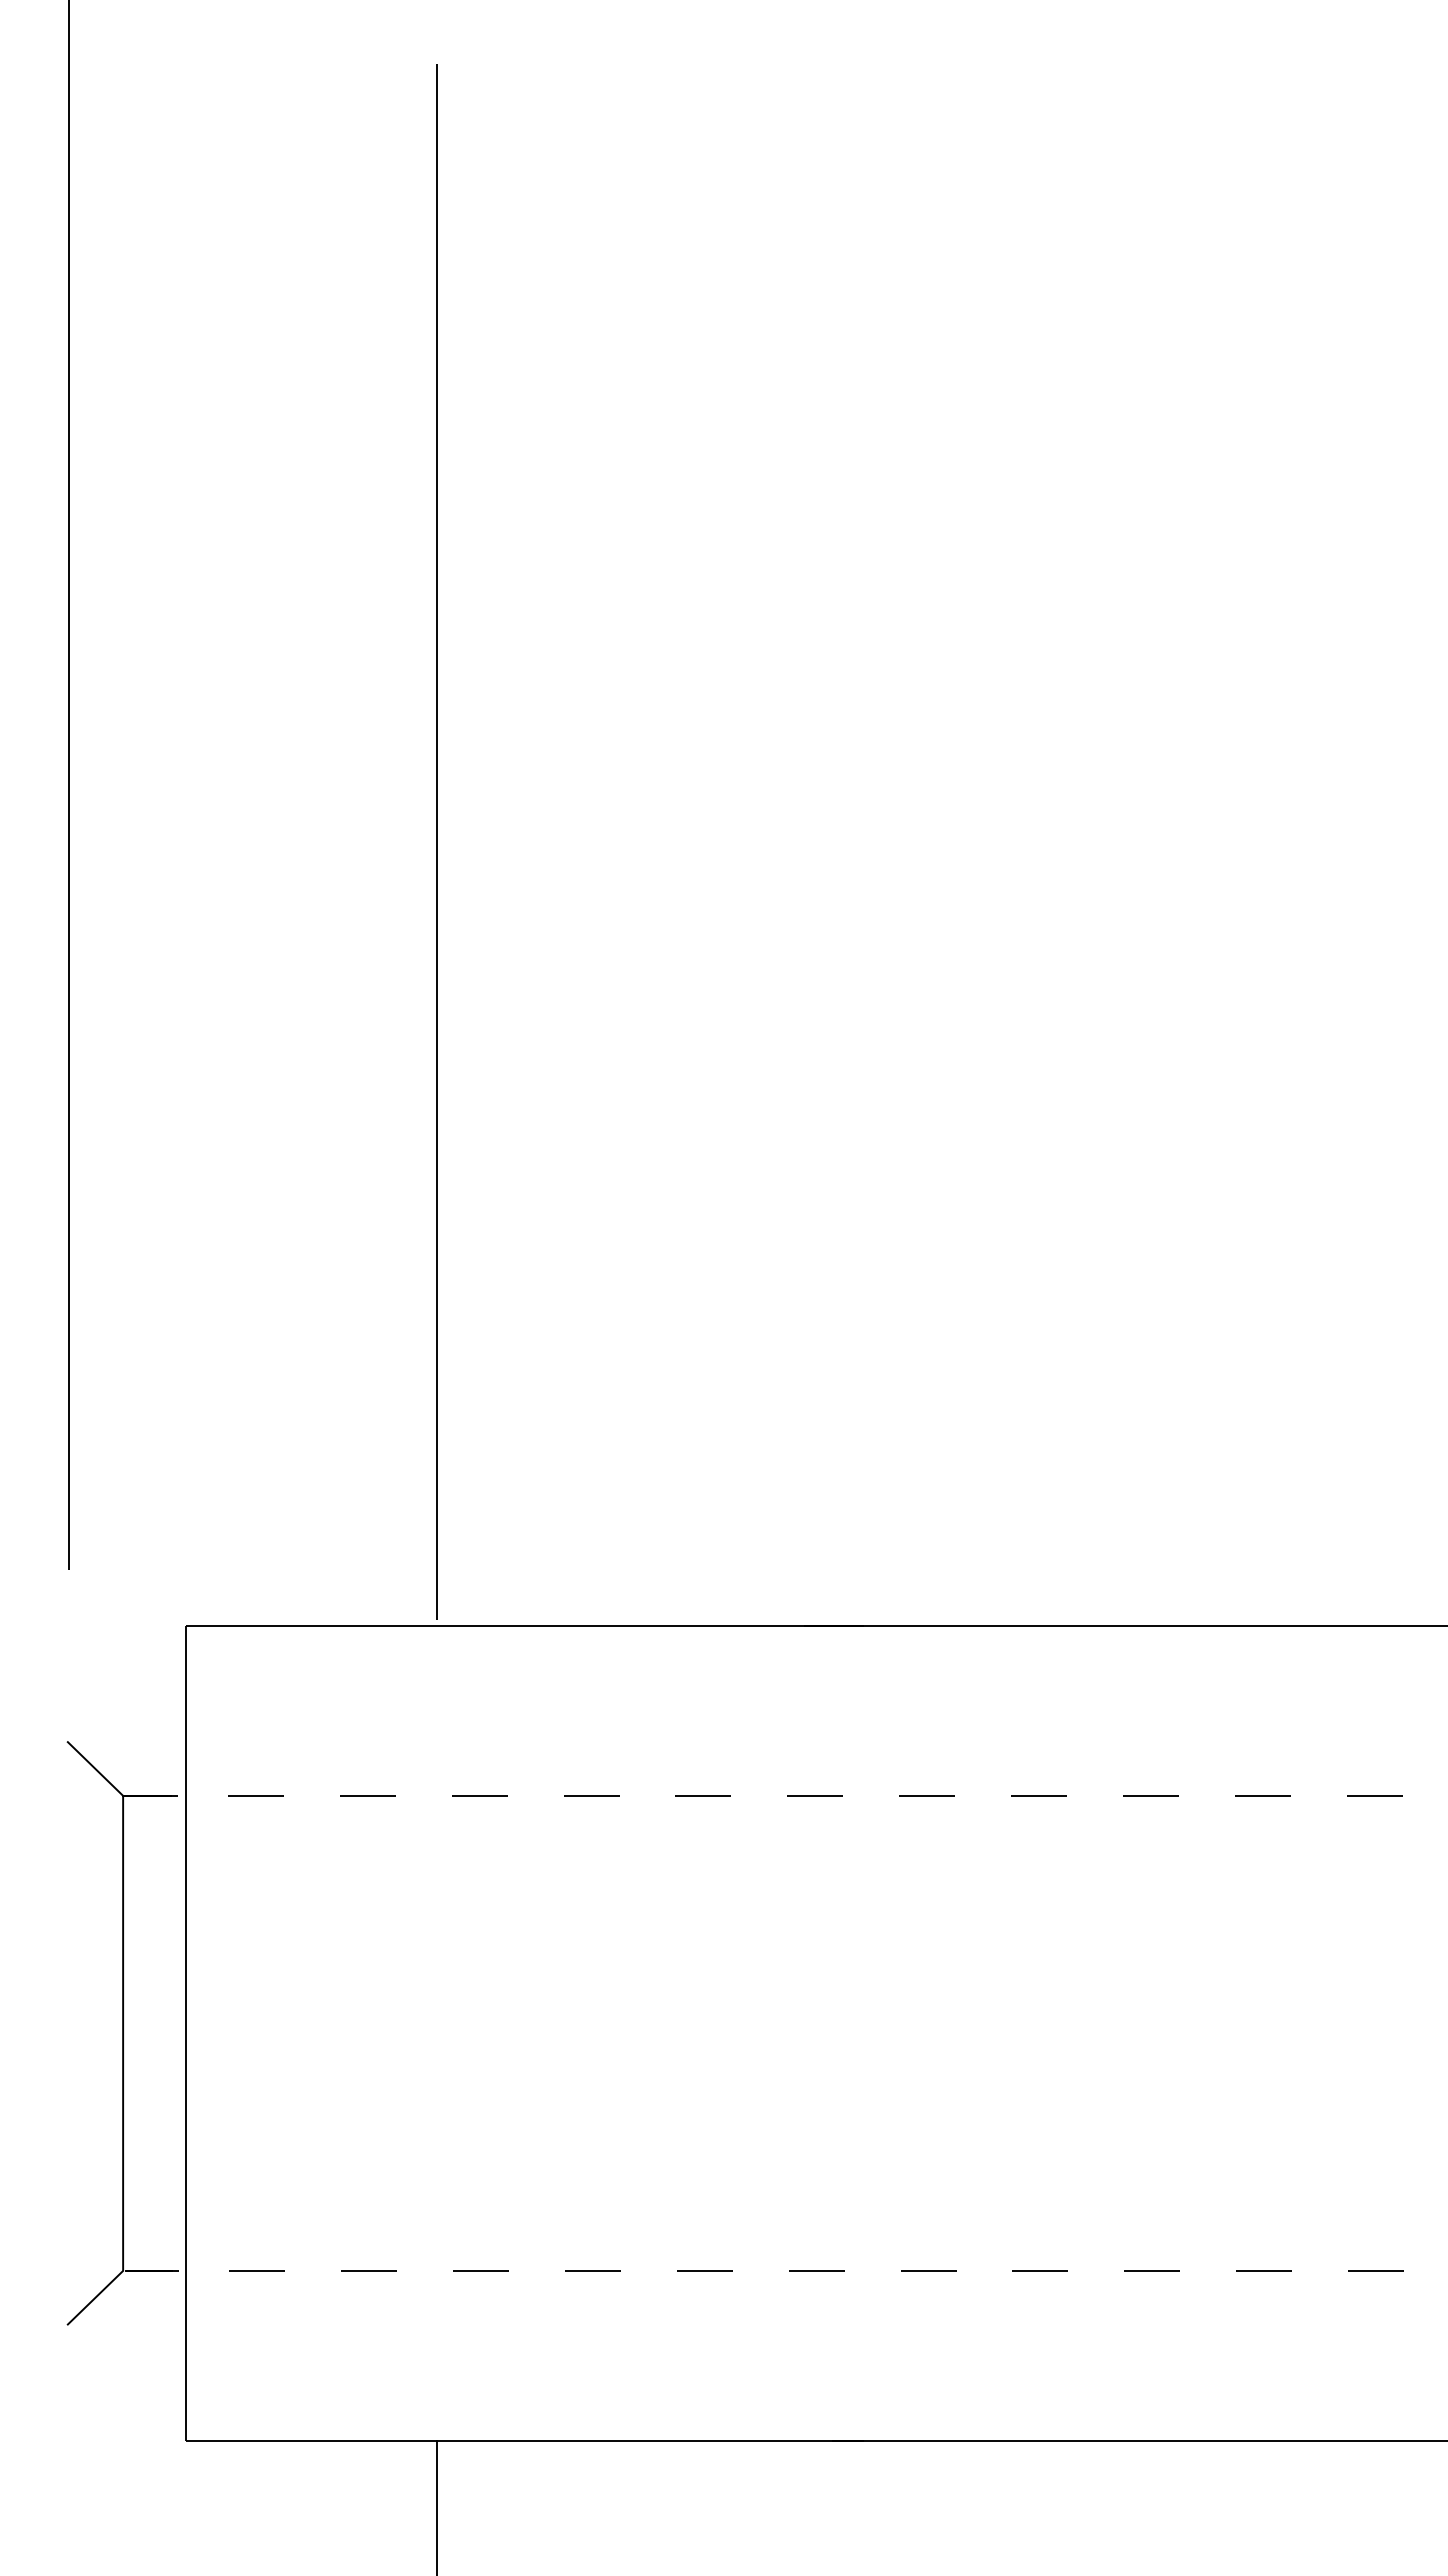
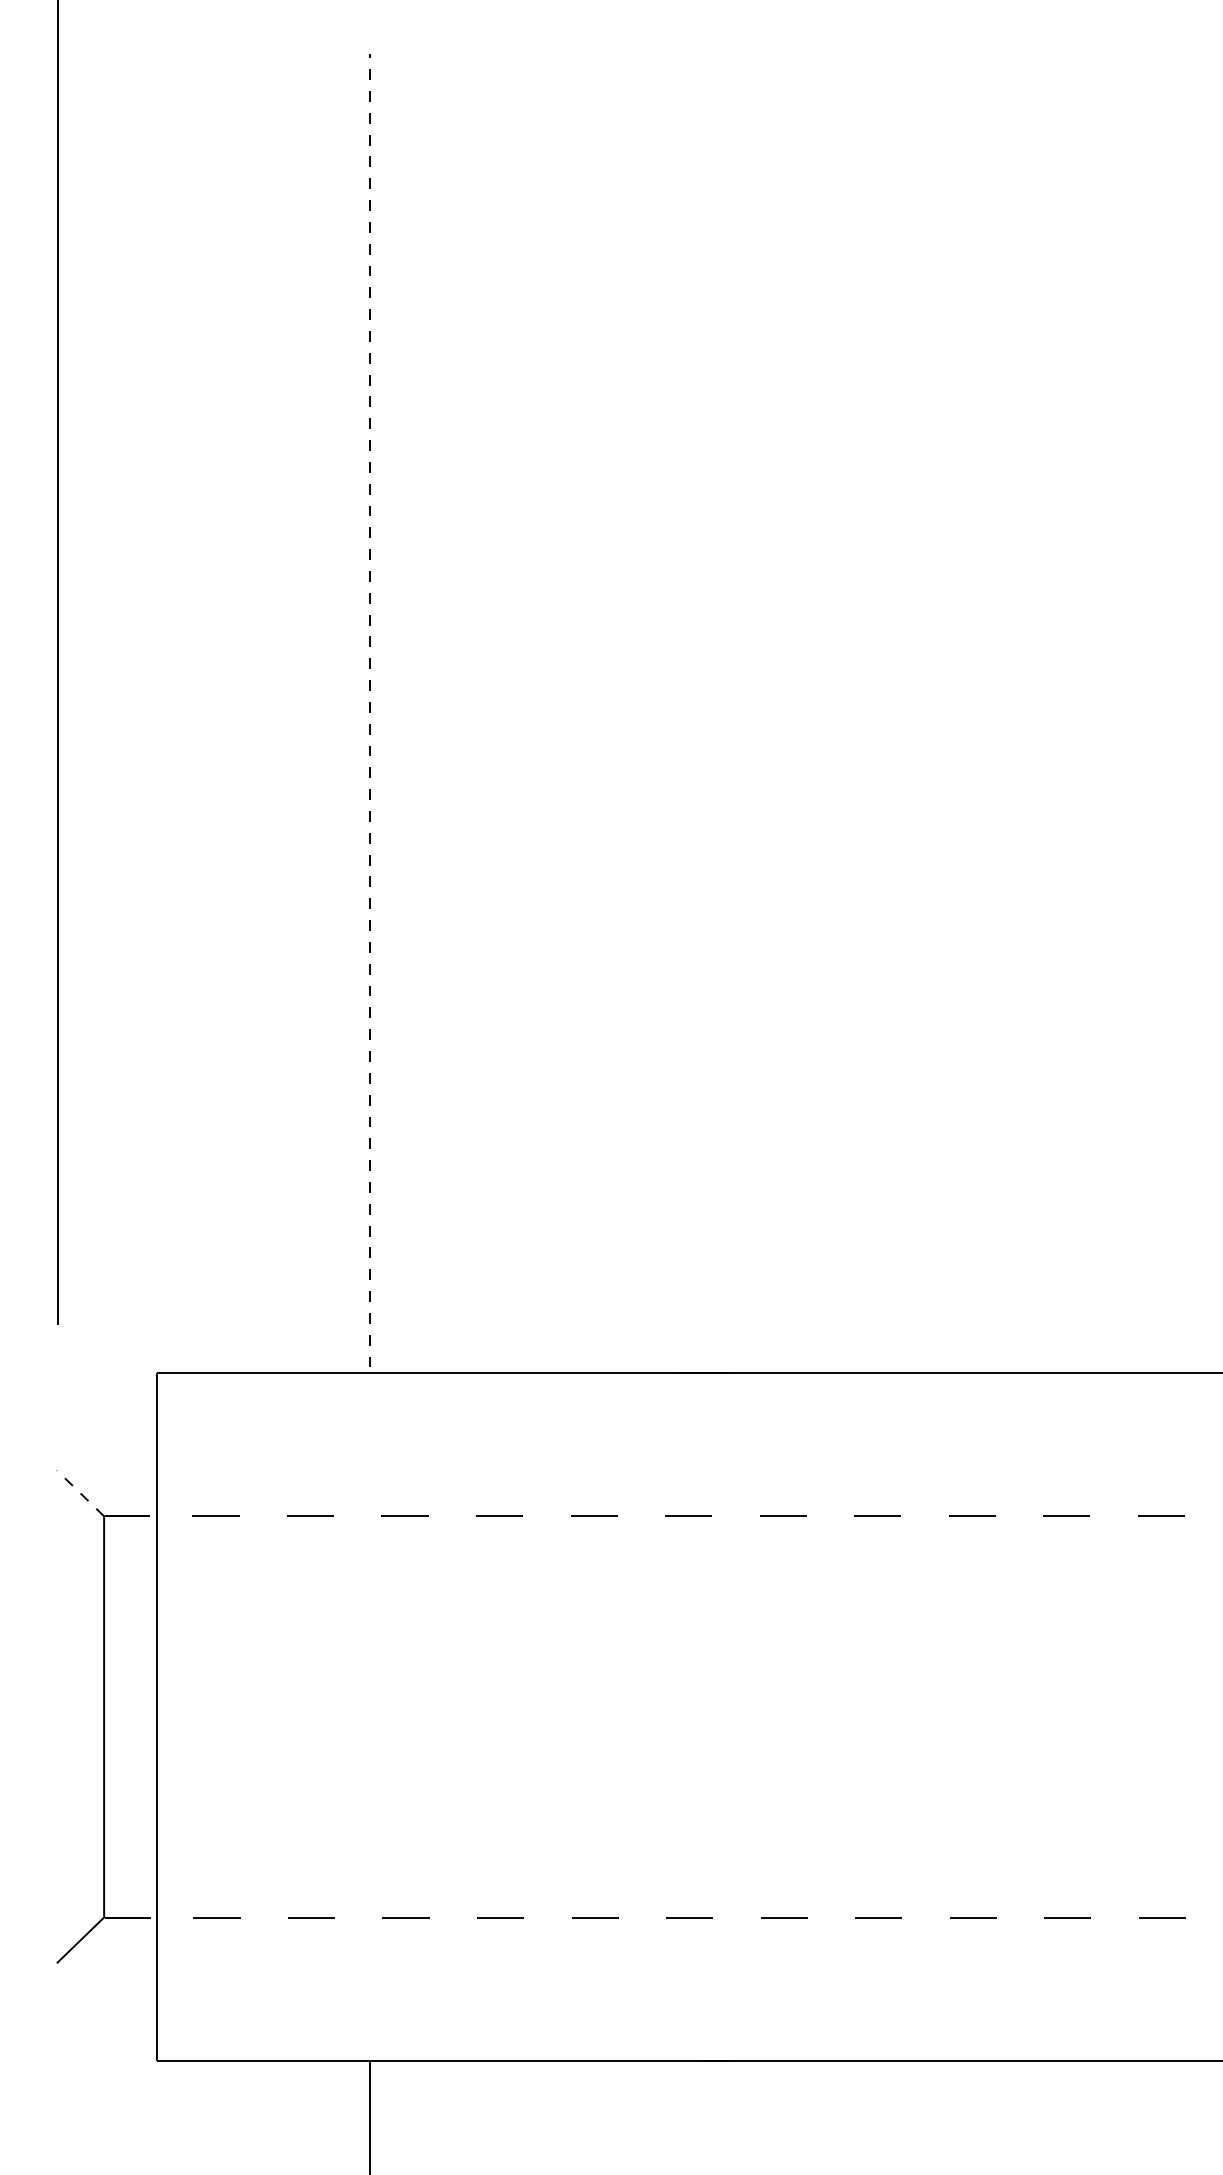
line: (437, 841) -> (369, 710), solid -> dashed
line: (94, 1768) -> (79, 1493), solid -> dashed

